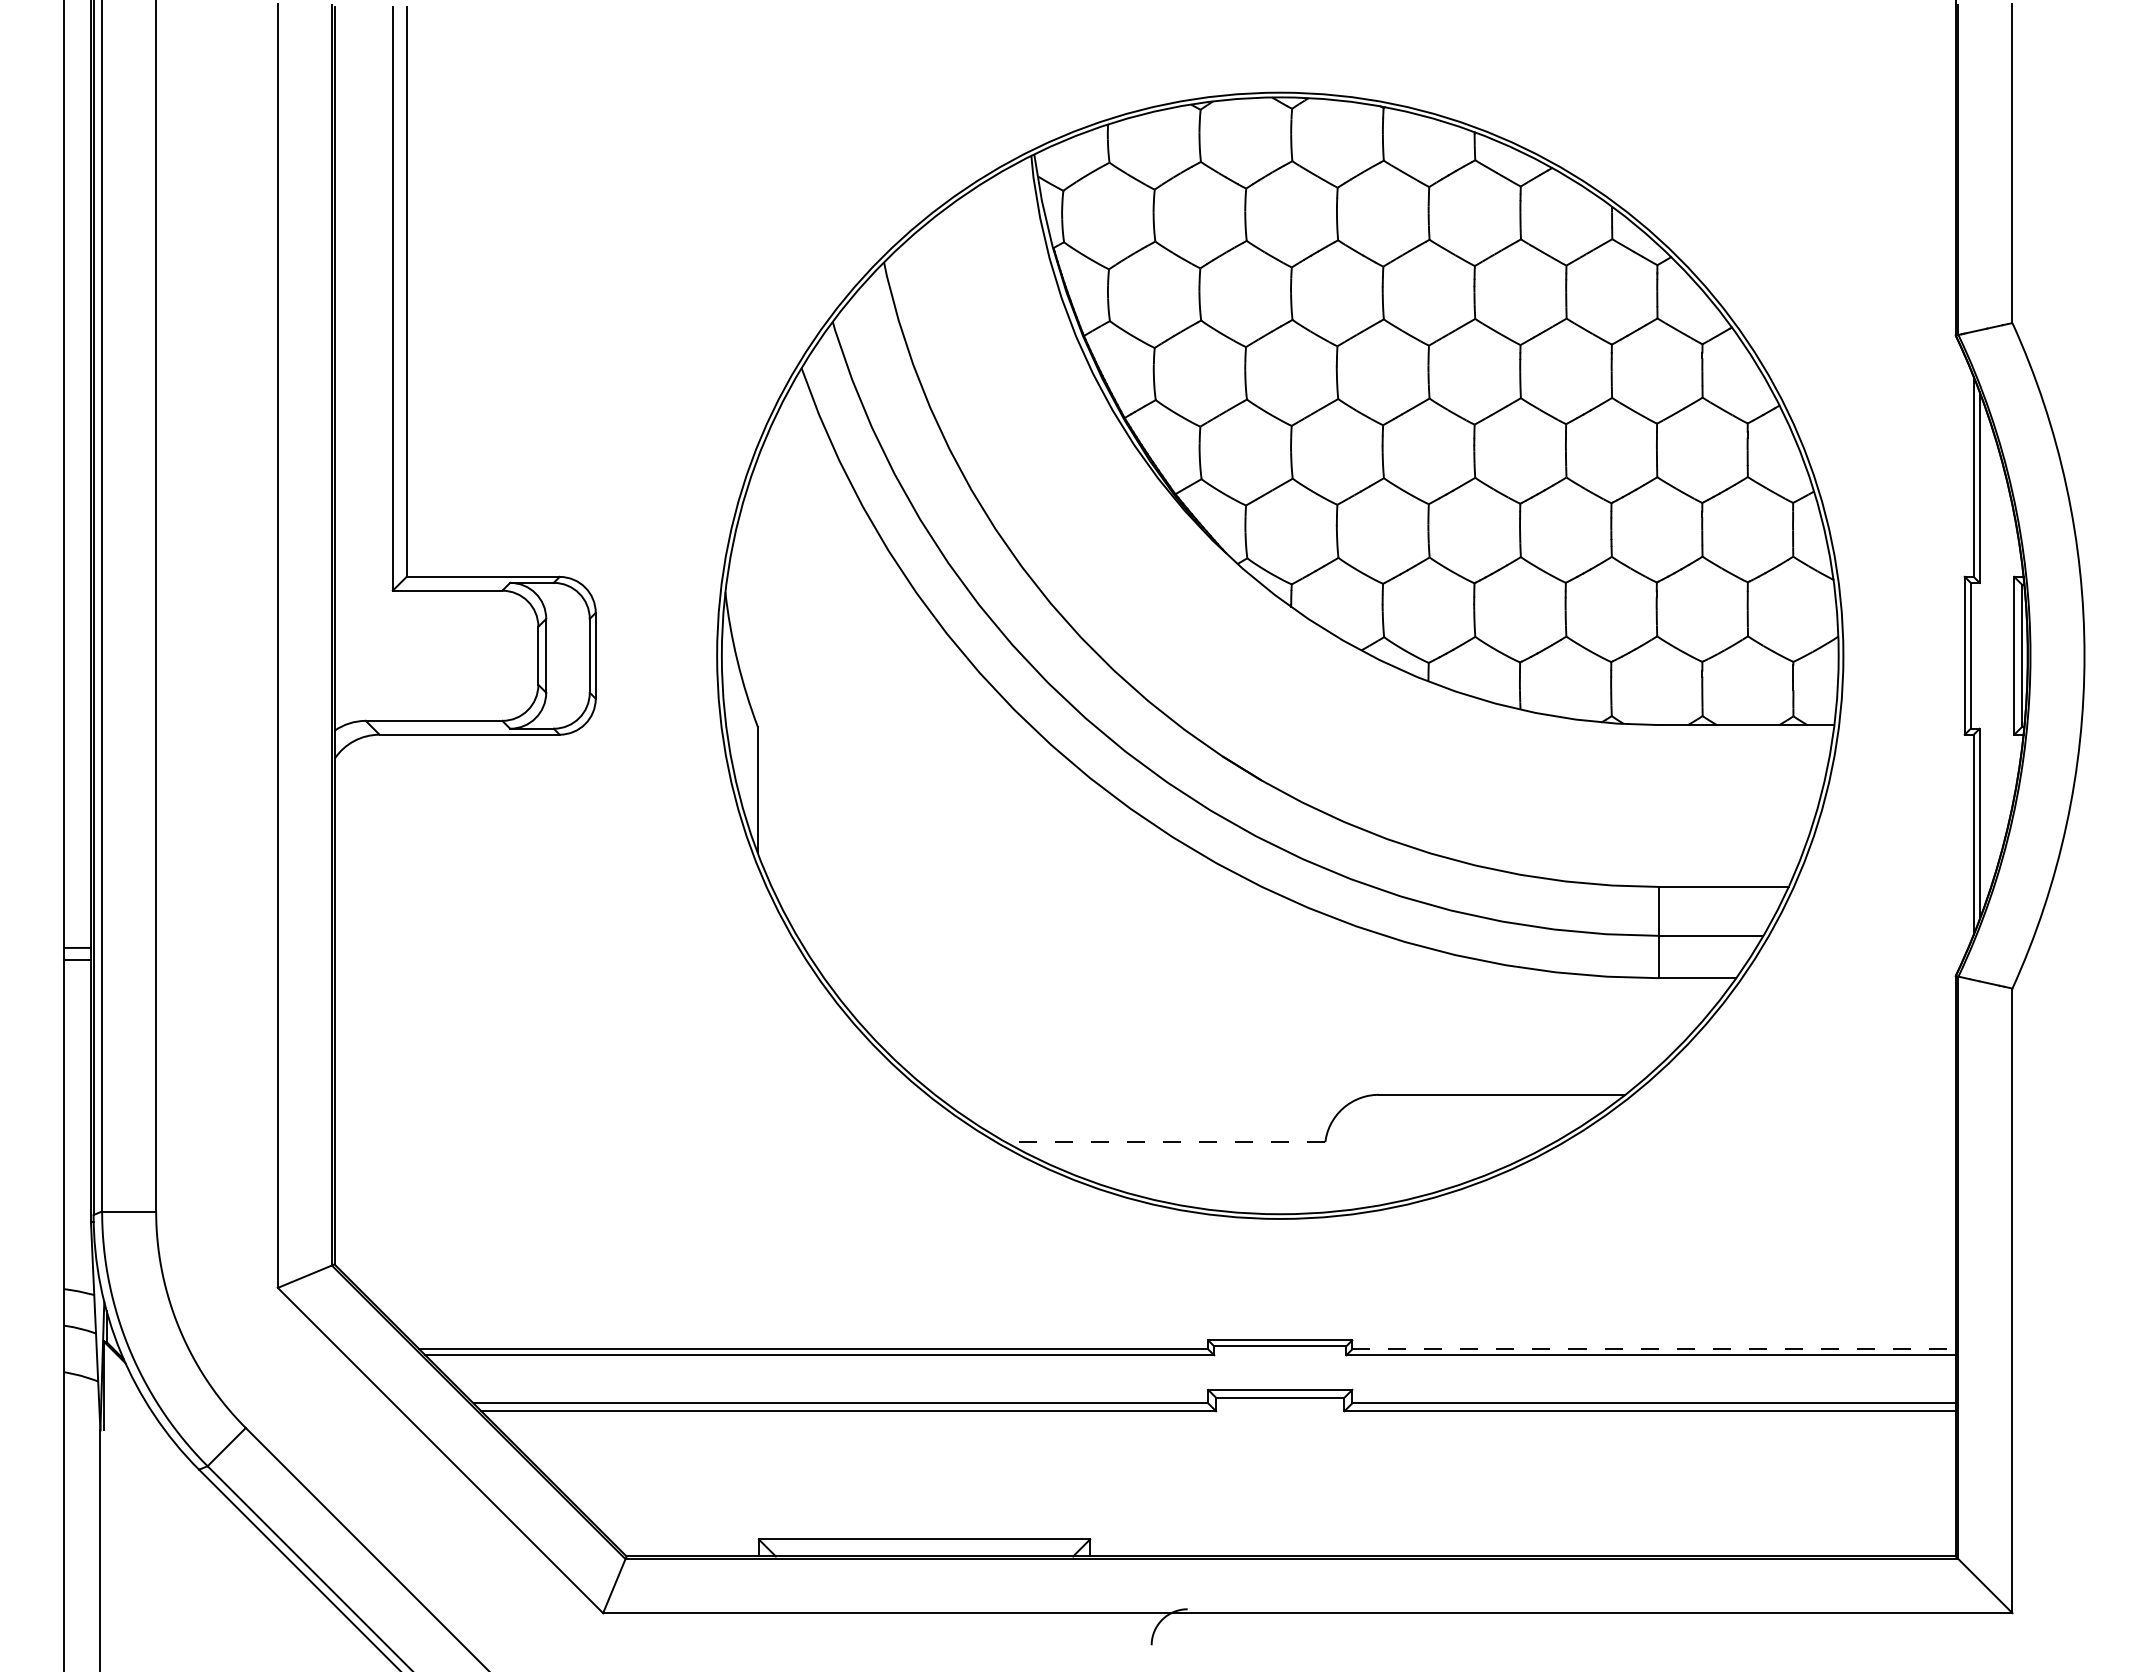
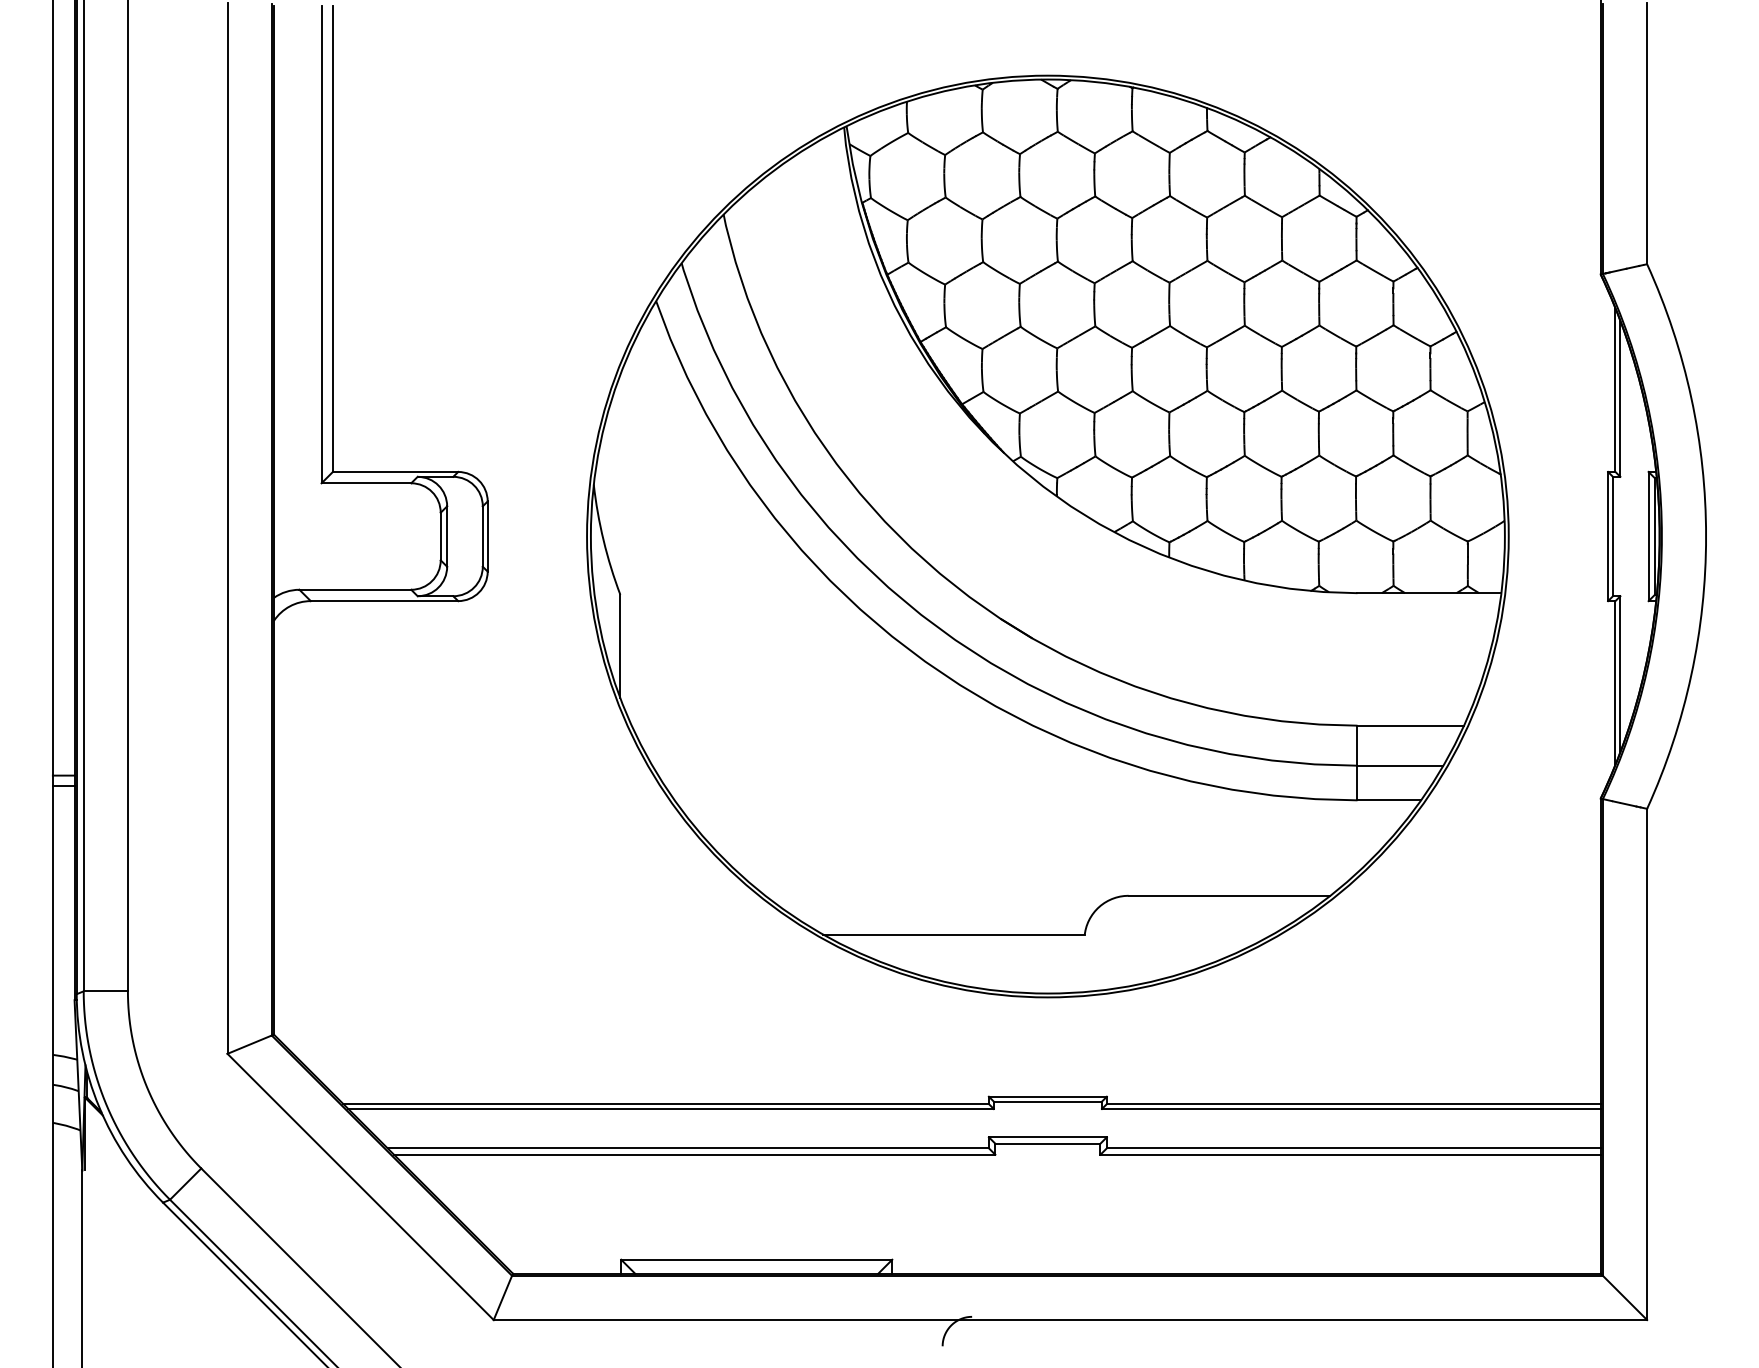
line: (1165, 1142) -> (953, 934), dashed -> solid
line: (1654, 1349) -> (1354, 1104), dashed -> solid

